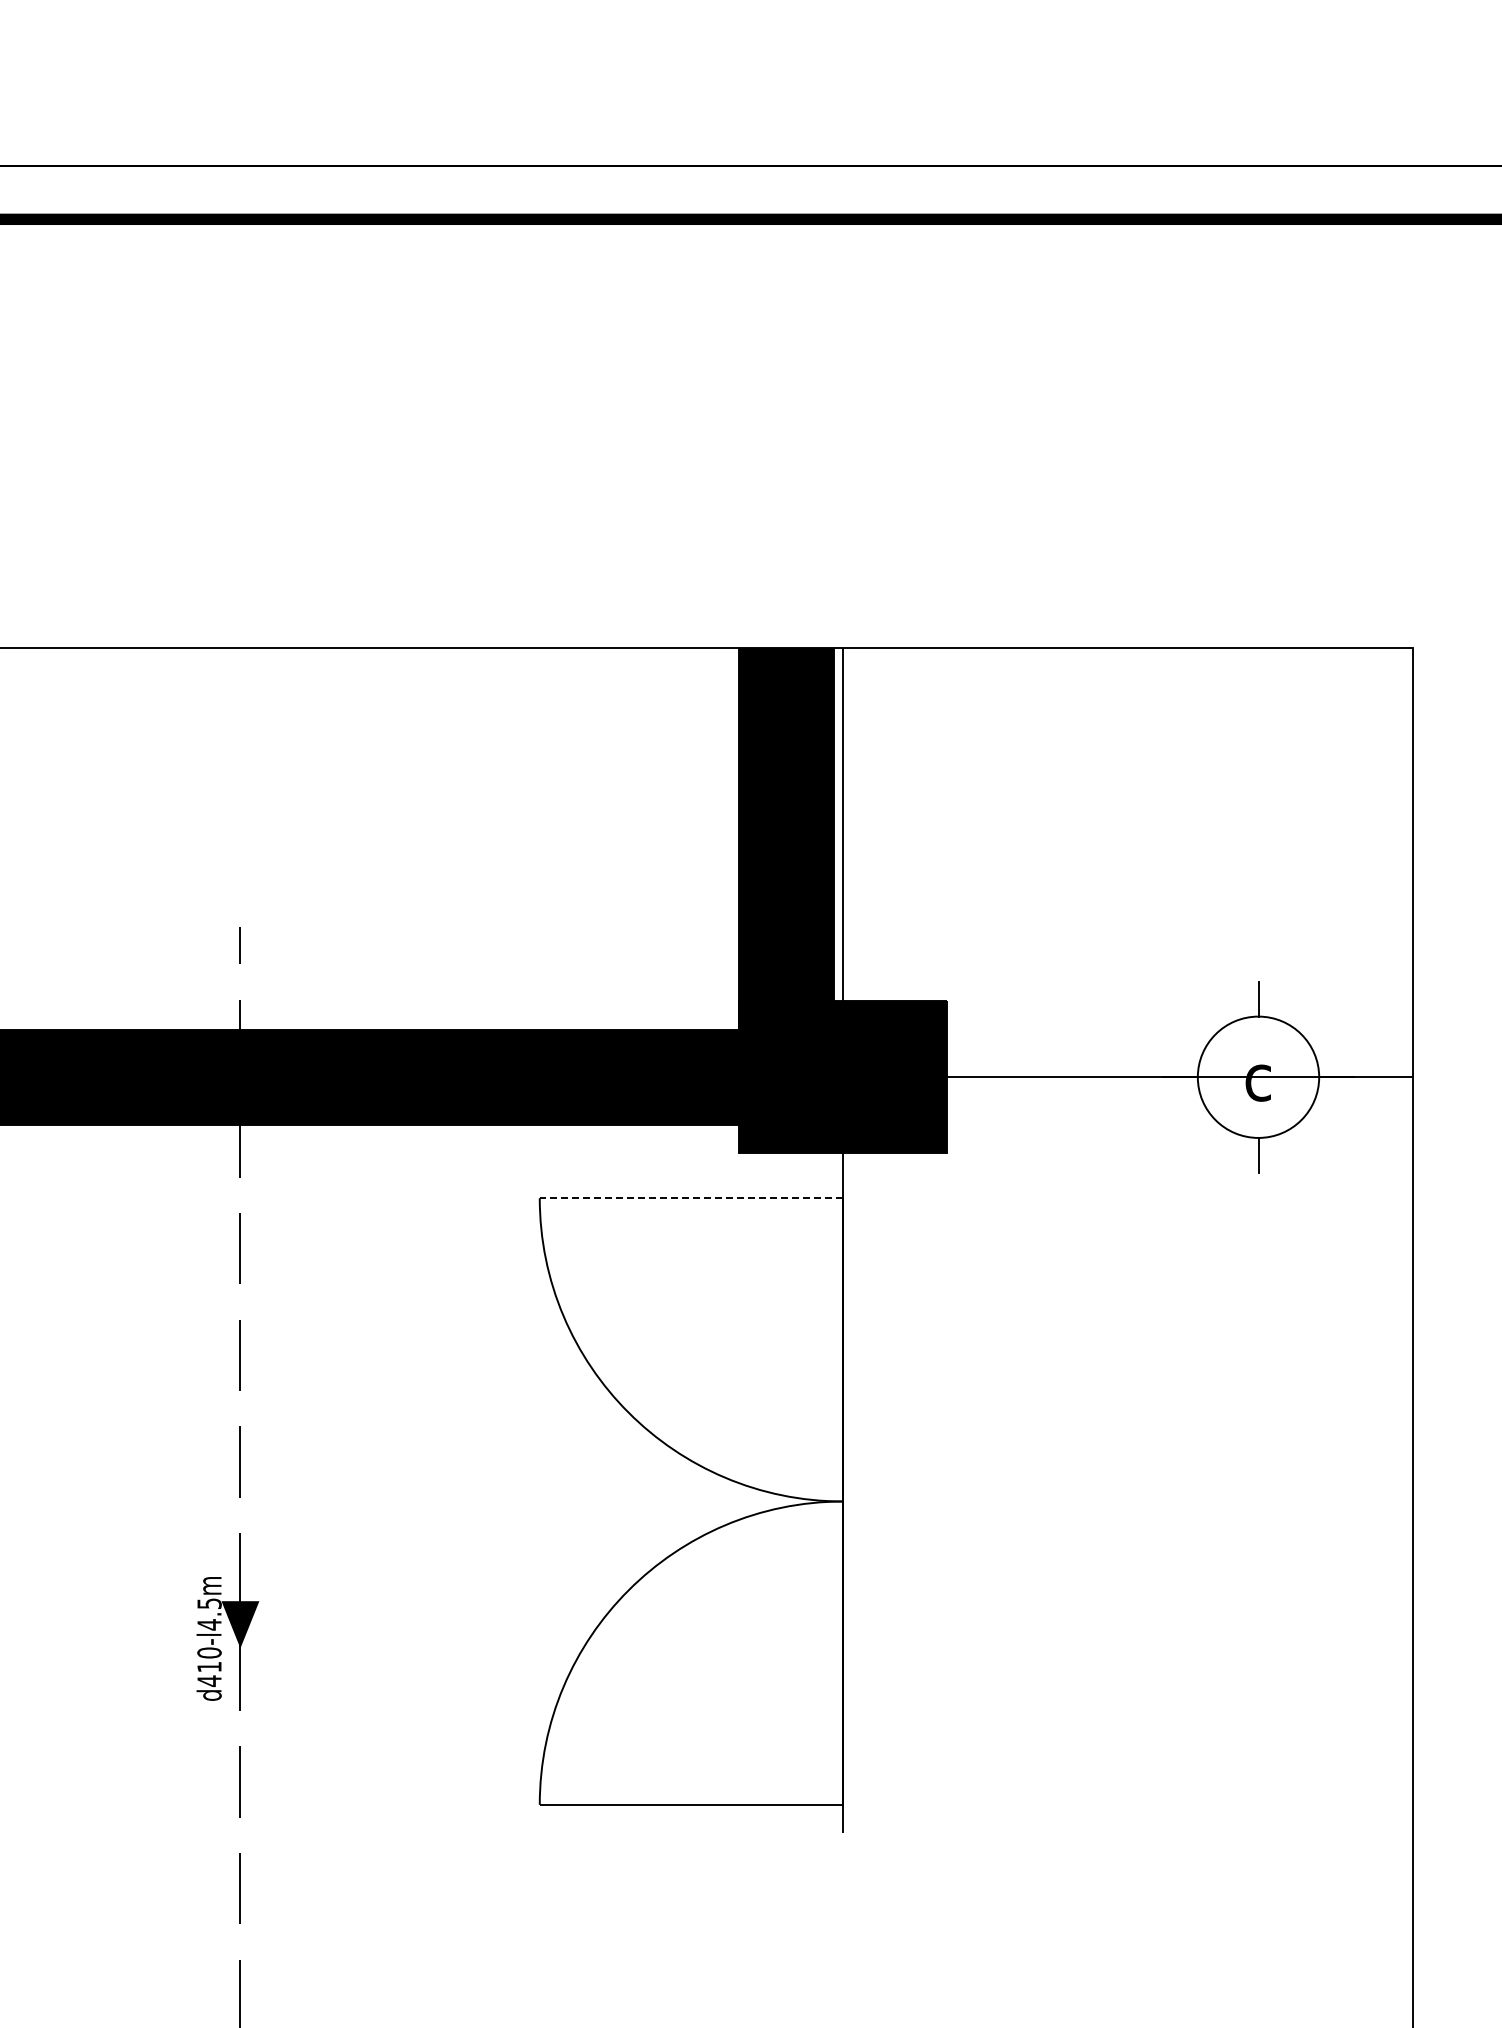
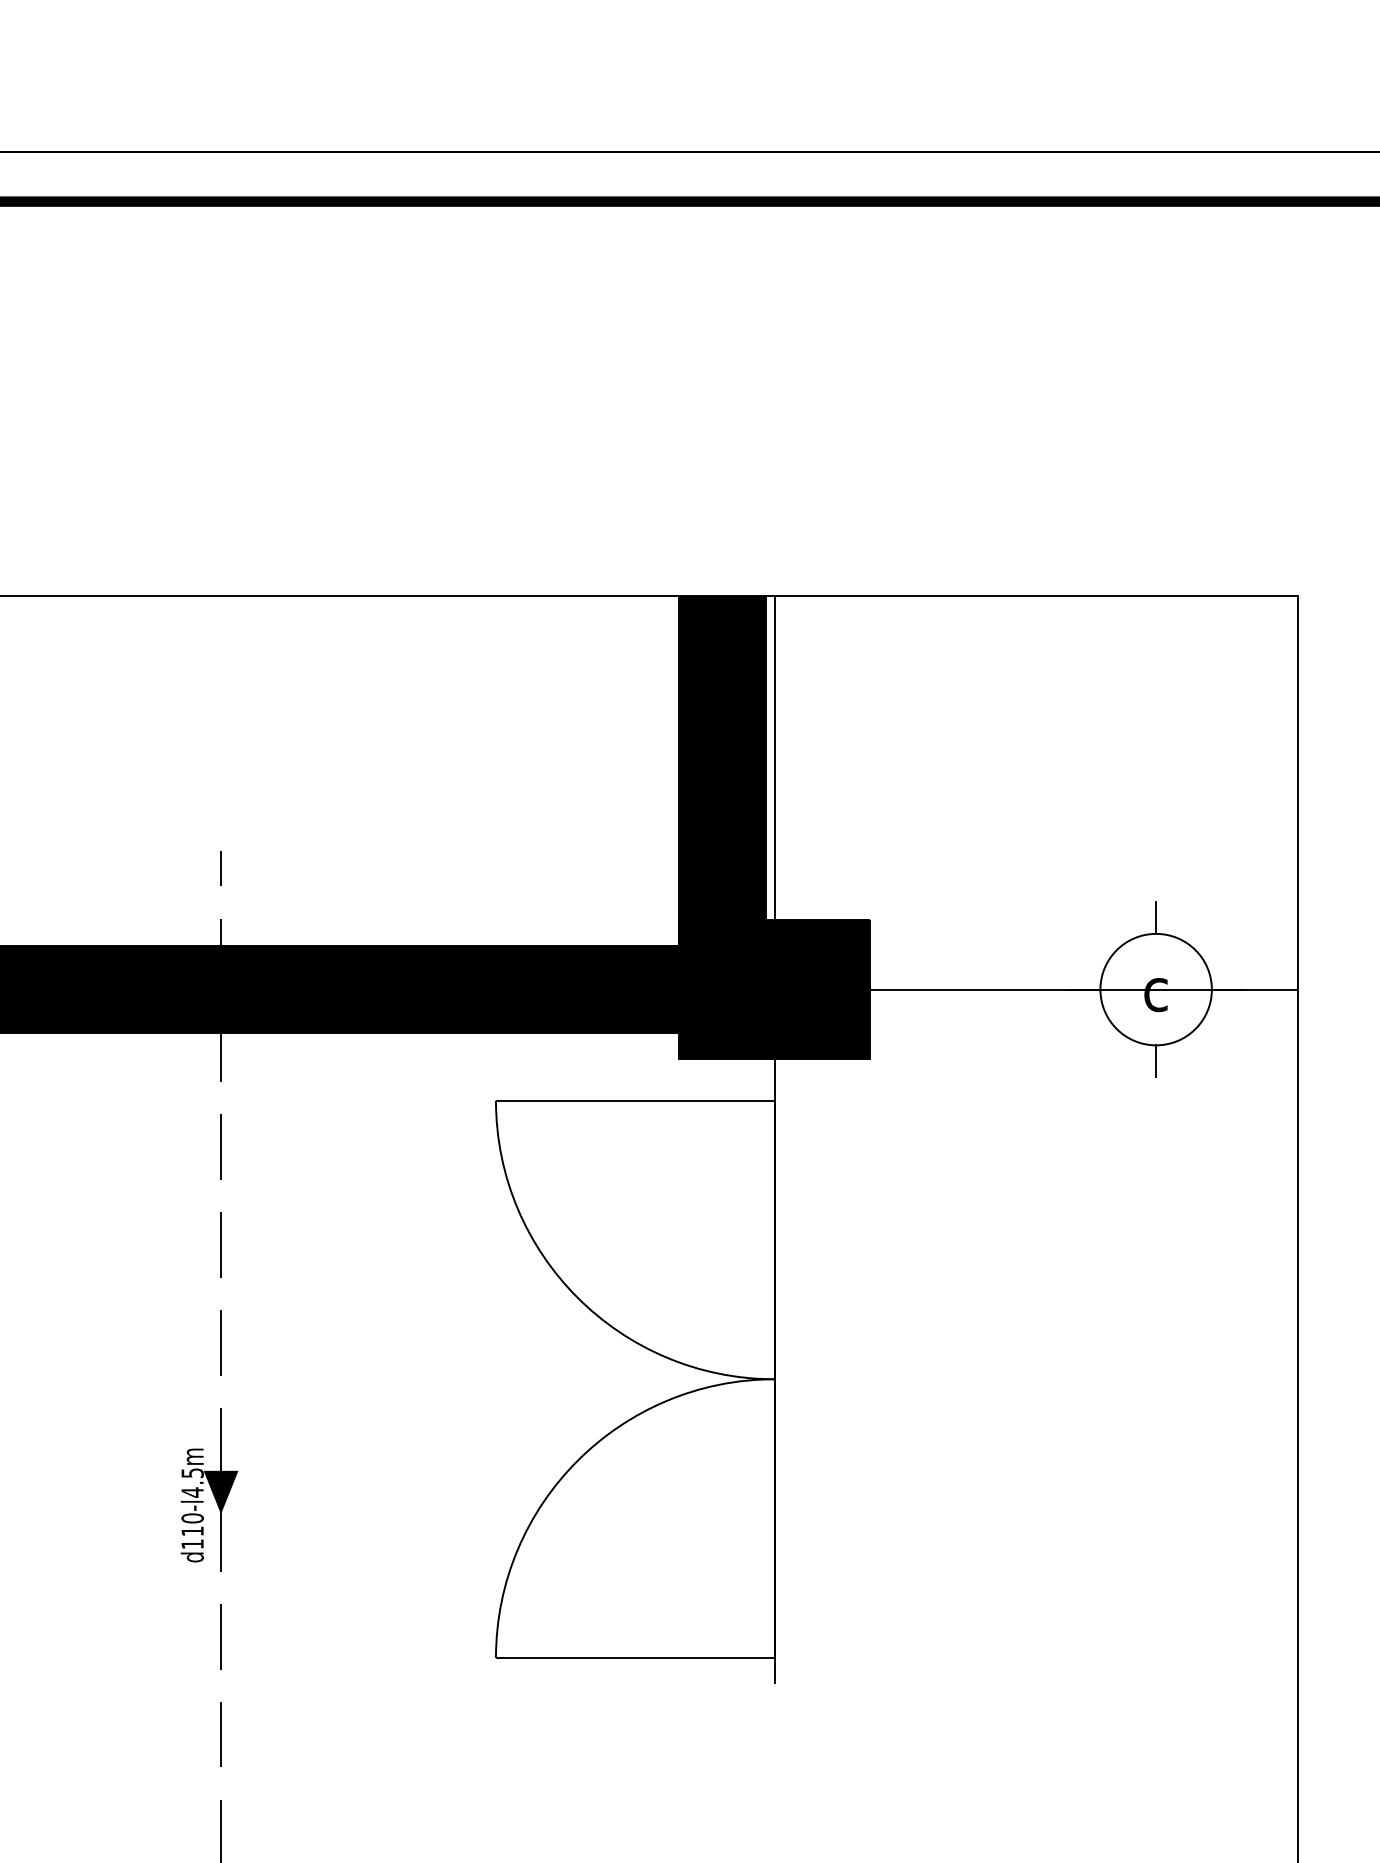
line: (691, 1198) -> (635, 1100), dashed -> solid
text: (209, 1680) -> (192, 1543), d410-l4.5m -> d110-l4.5m

